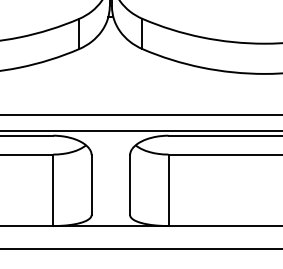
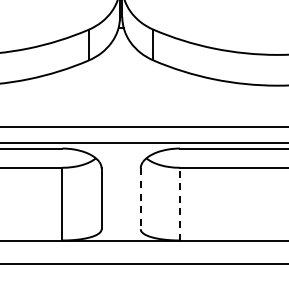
line: (129, 185) -> (140, 199), solid -> dashed
line: (168, 189) -> (179, 203), solid -> dashed

